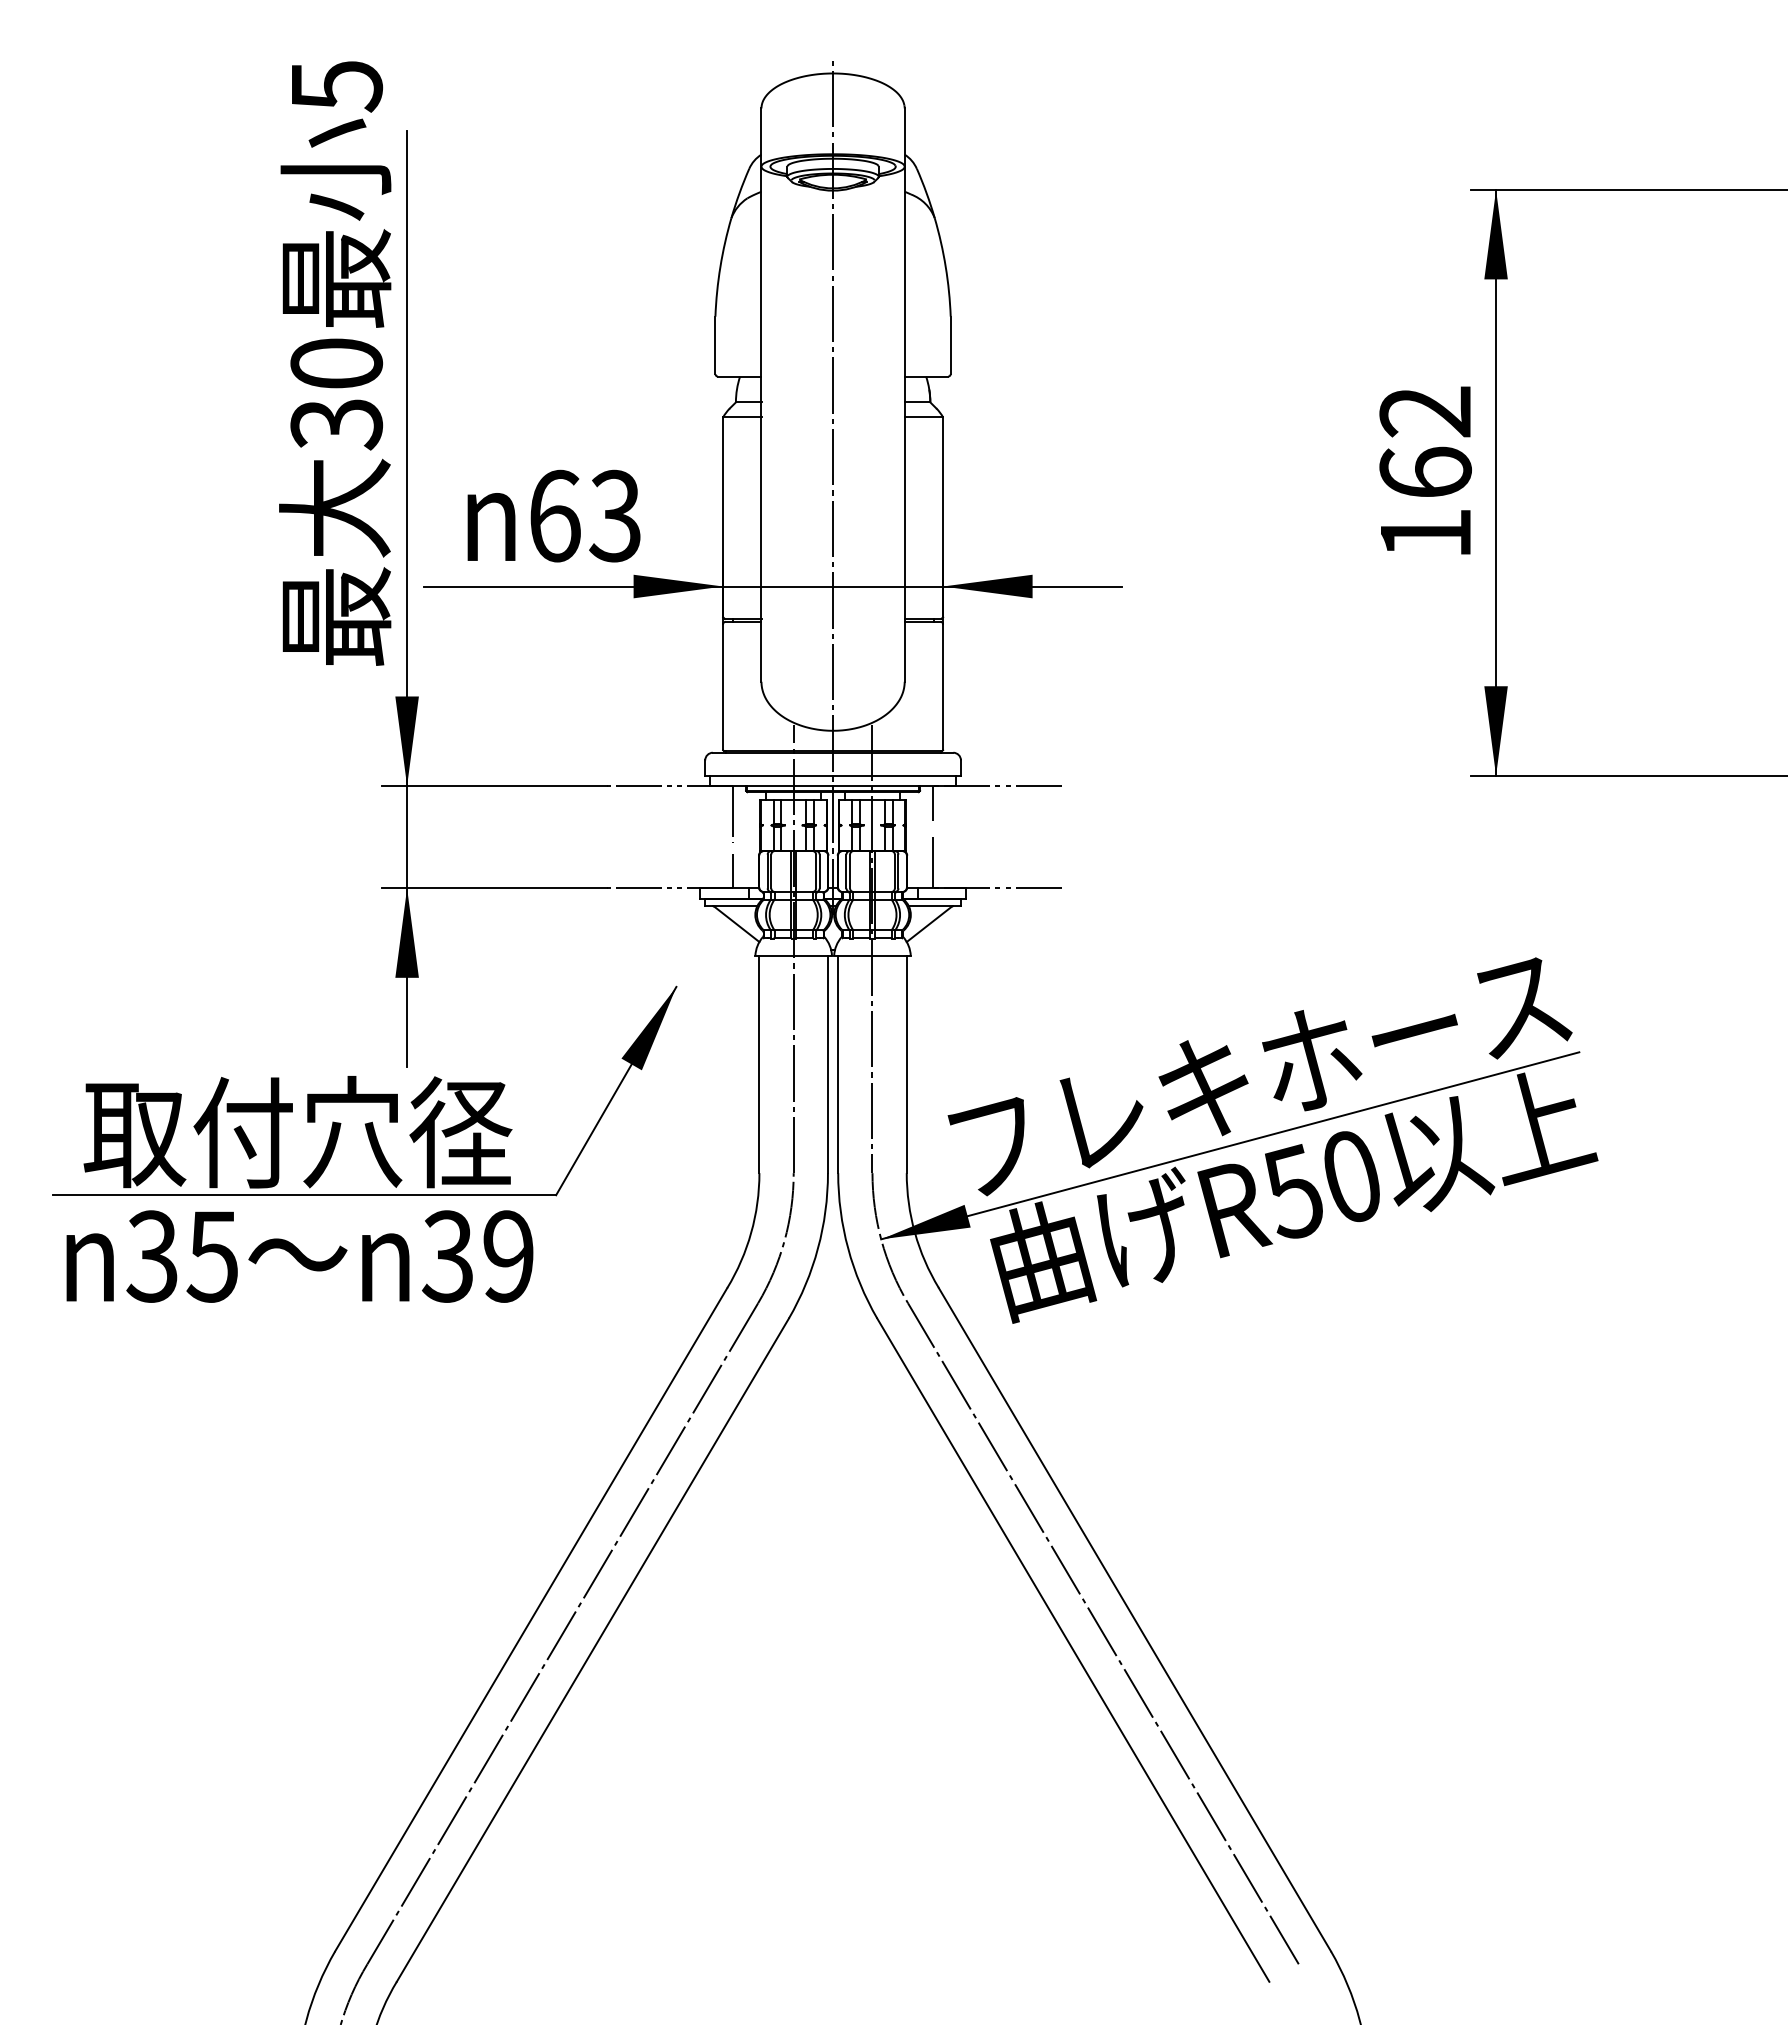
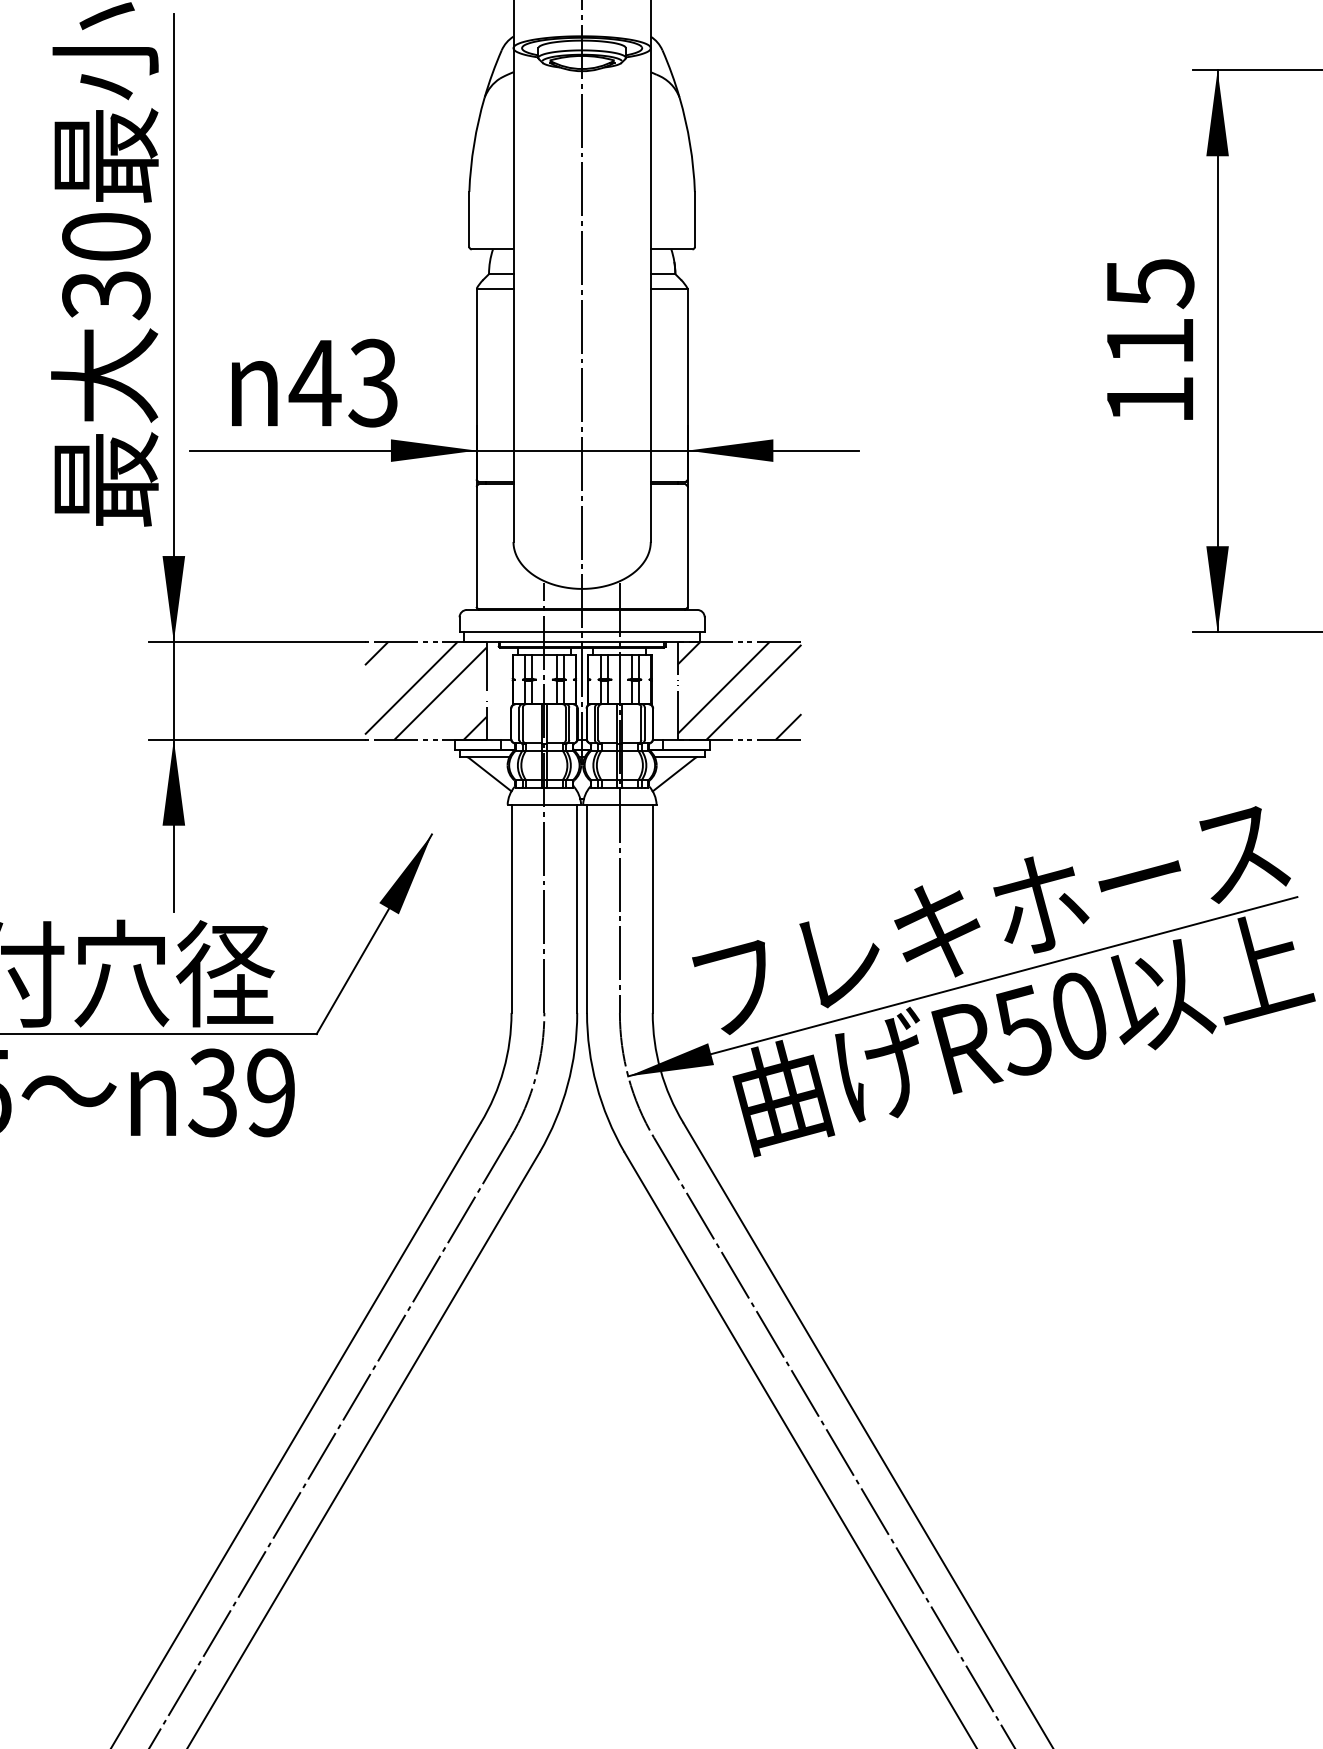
text: (1425, 441) -> (1149, 311), 162 -> 115
text: (554, 515) -> (315, 382), 63 -> 43
hatch: (669, 837) -> (425, 691), added
hatch: (996, 837) -> (738, 691), added

